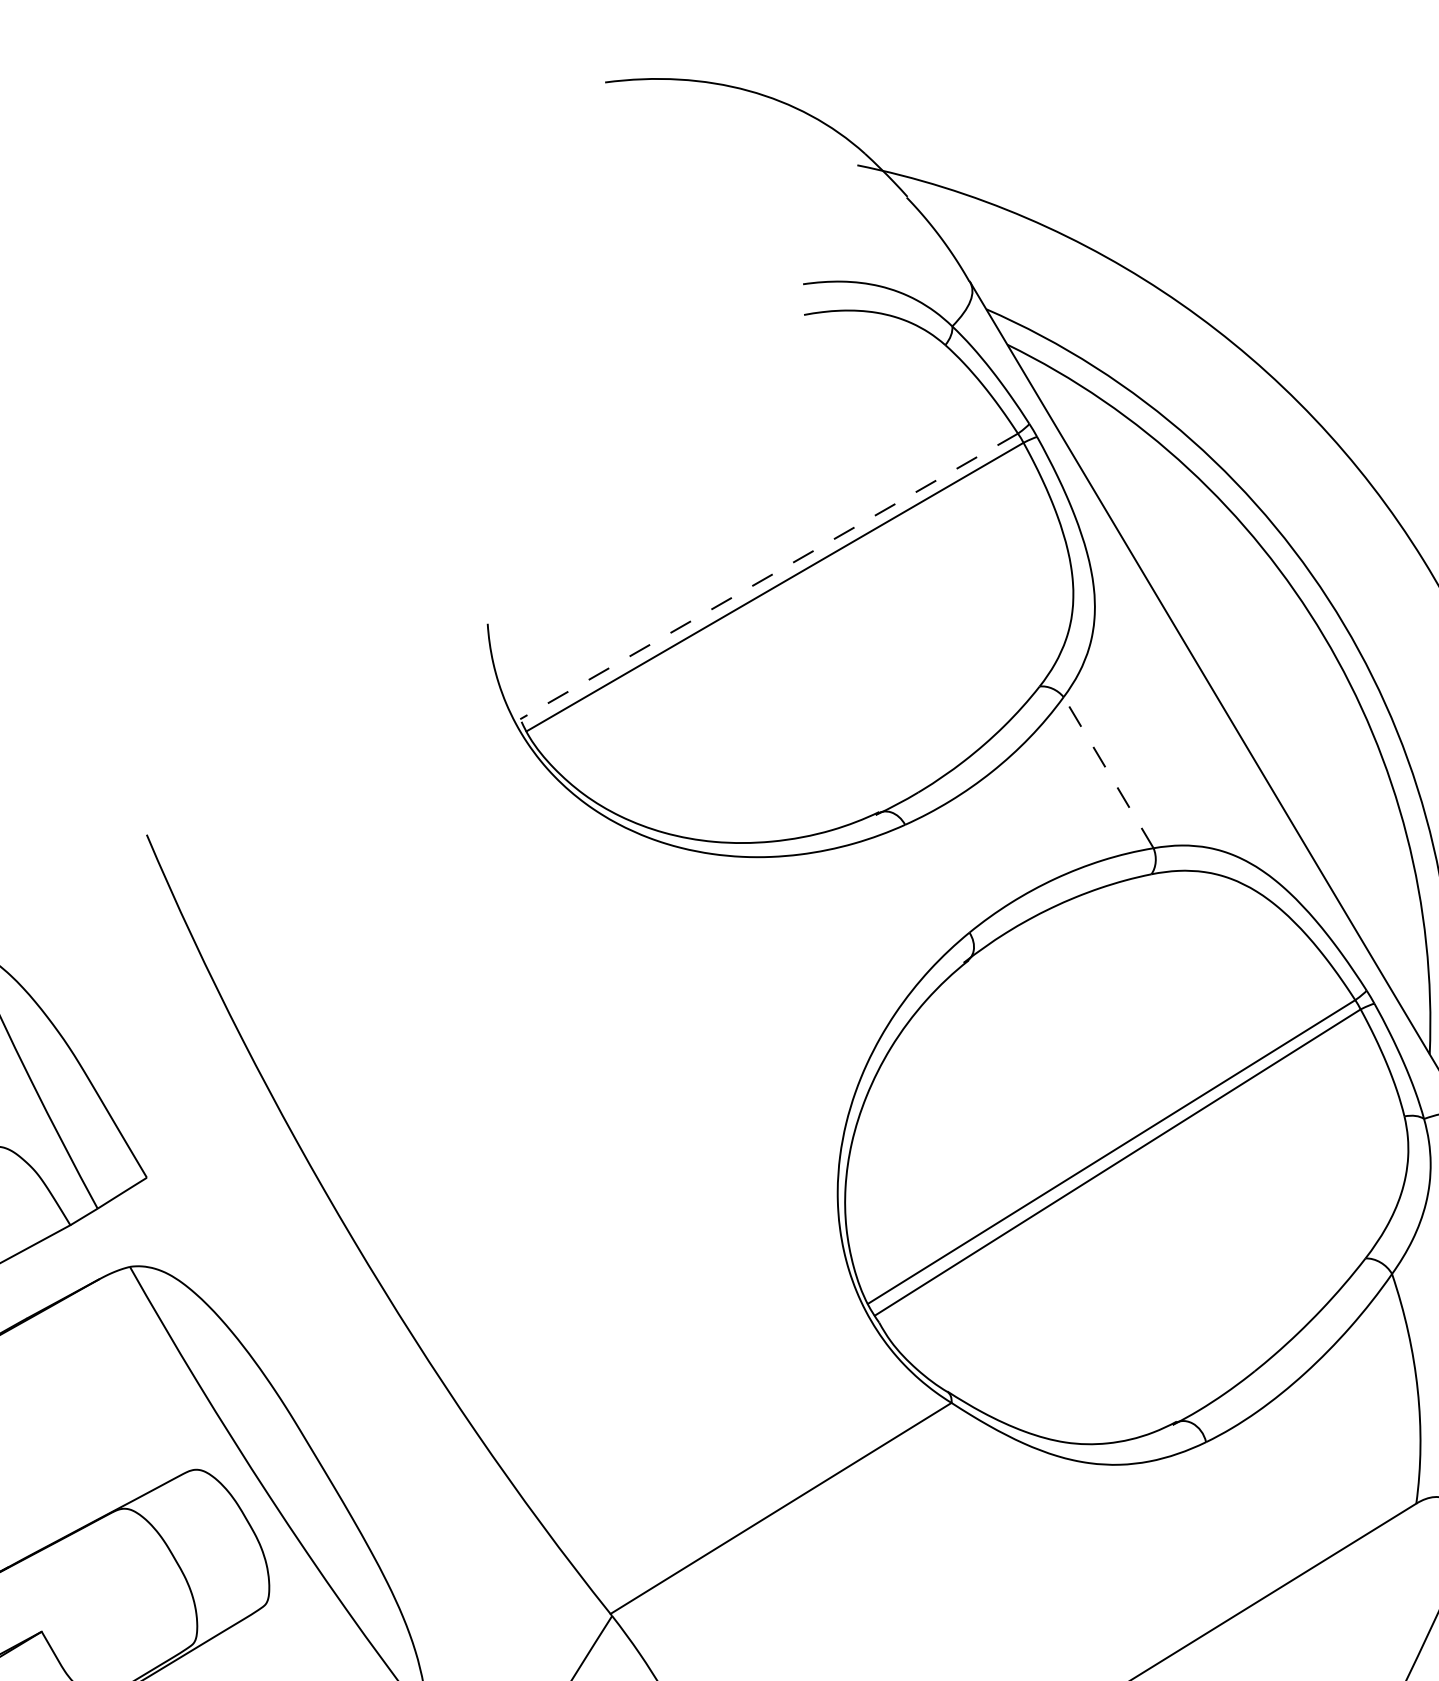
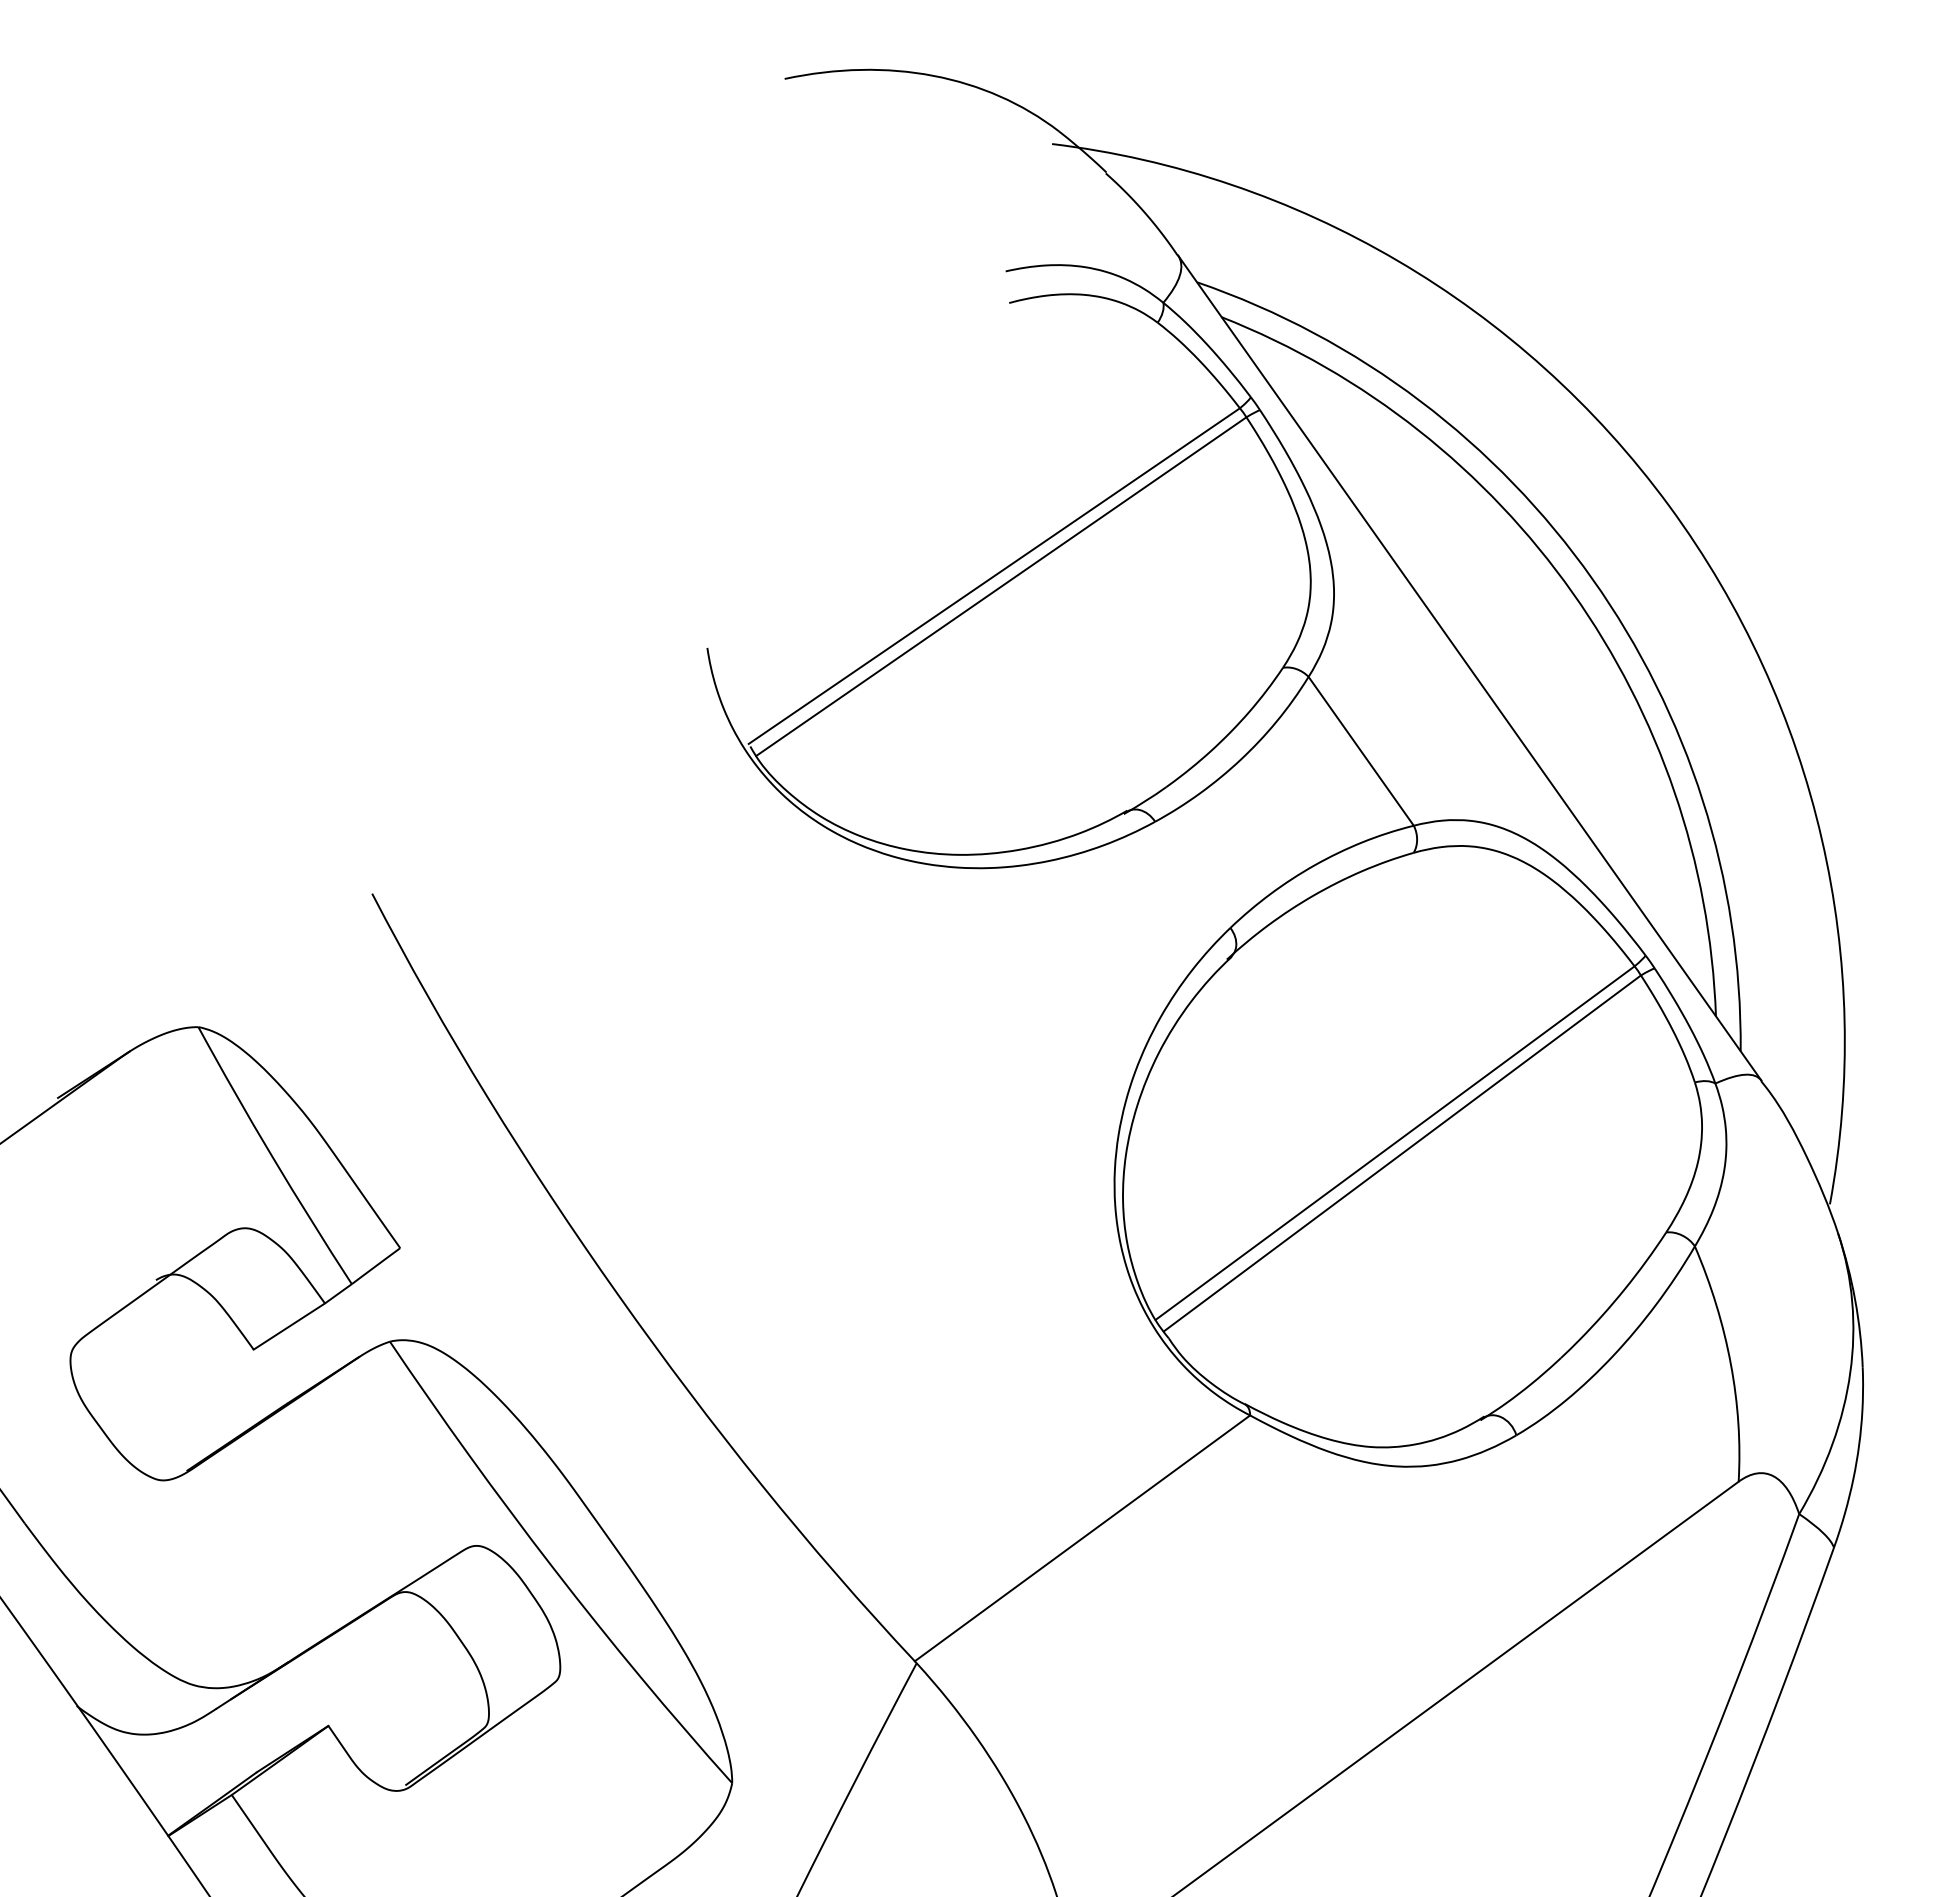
line: (768, 576) -> (993, 576), dashed -> solid
line: (1108, 771) -> (1360, 750), dashed -> solid

